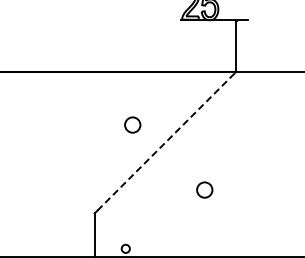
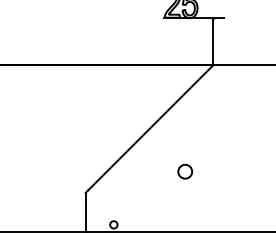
circle: (132, 124) -> (119, 112), removed
line: (166, 141) -> (150, 127), dashed -> solid

